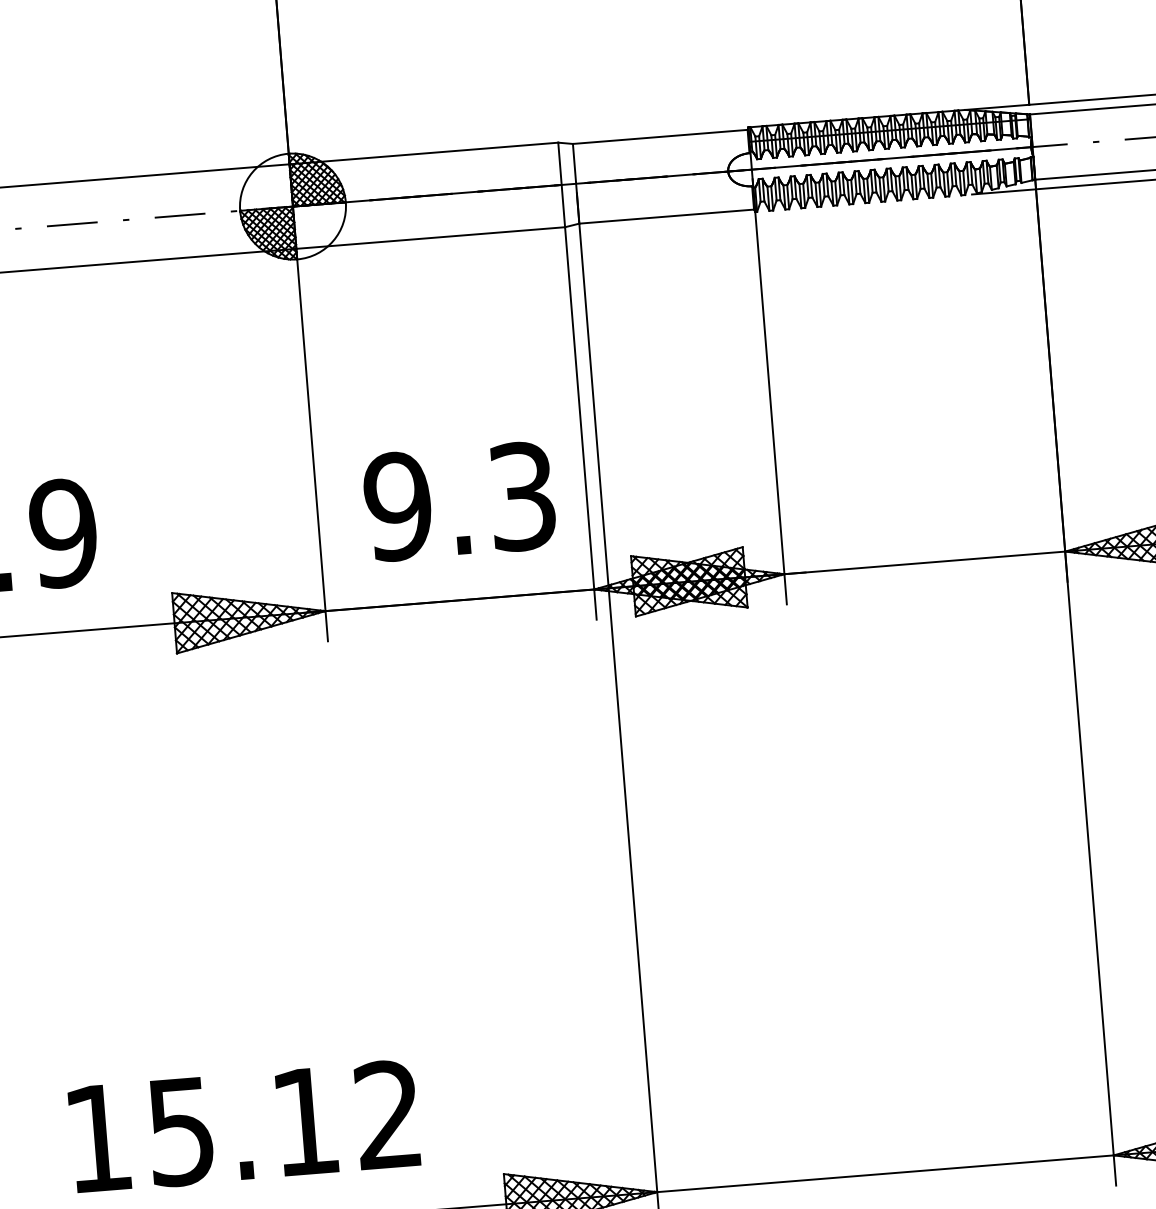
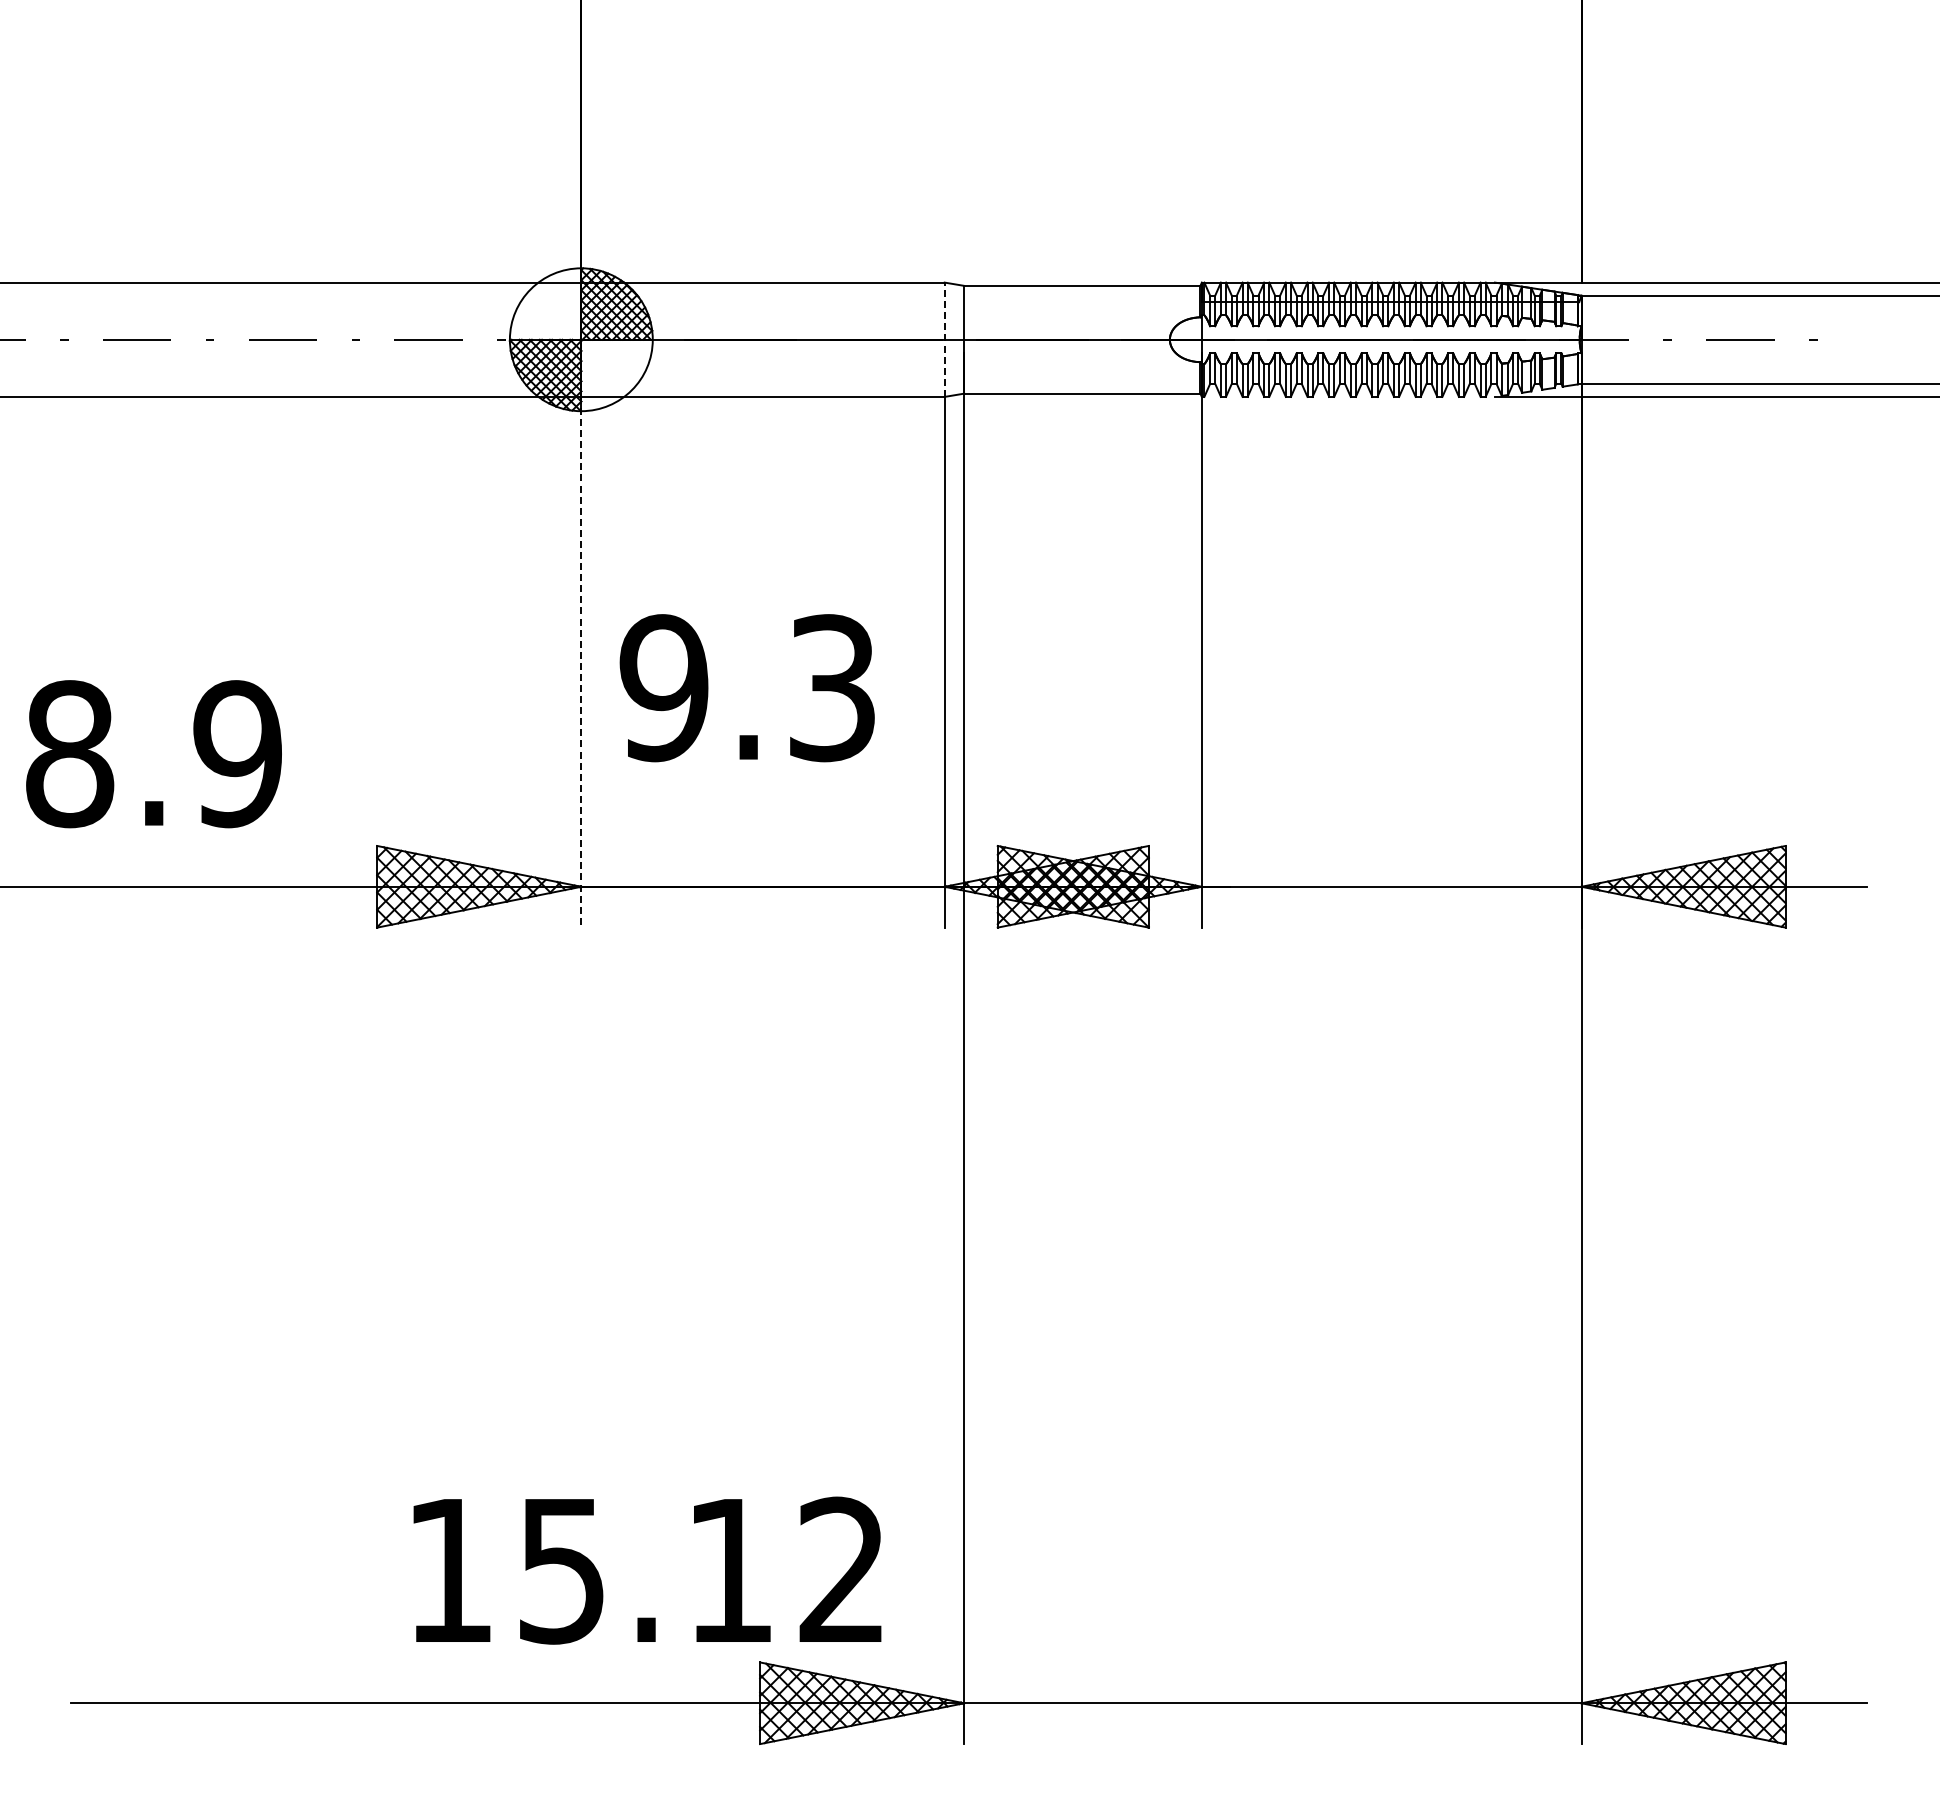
line: (561, 184) -> (944, 339), solid -> dashed
line: (312, 445) -> (581, 662), solid -> dashed
text: (459, 501) -> (746, 688), moved
text: (244, 1126) -> (647, 1570), moved

